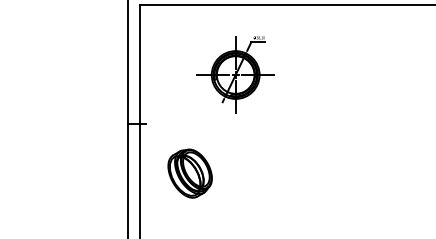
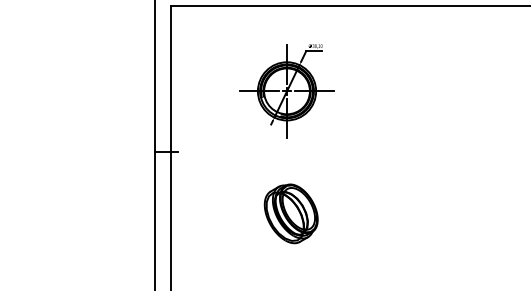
part: (189, 173) -> (290, 213), moved

